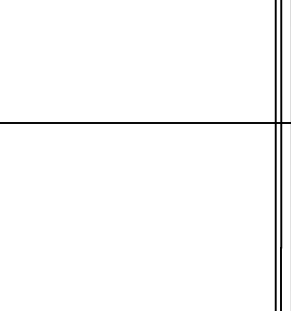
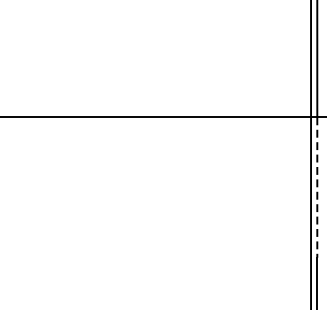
line: (281, 185) -> (317, 187), solid -> dashed

